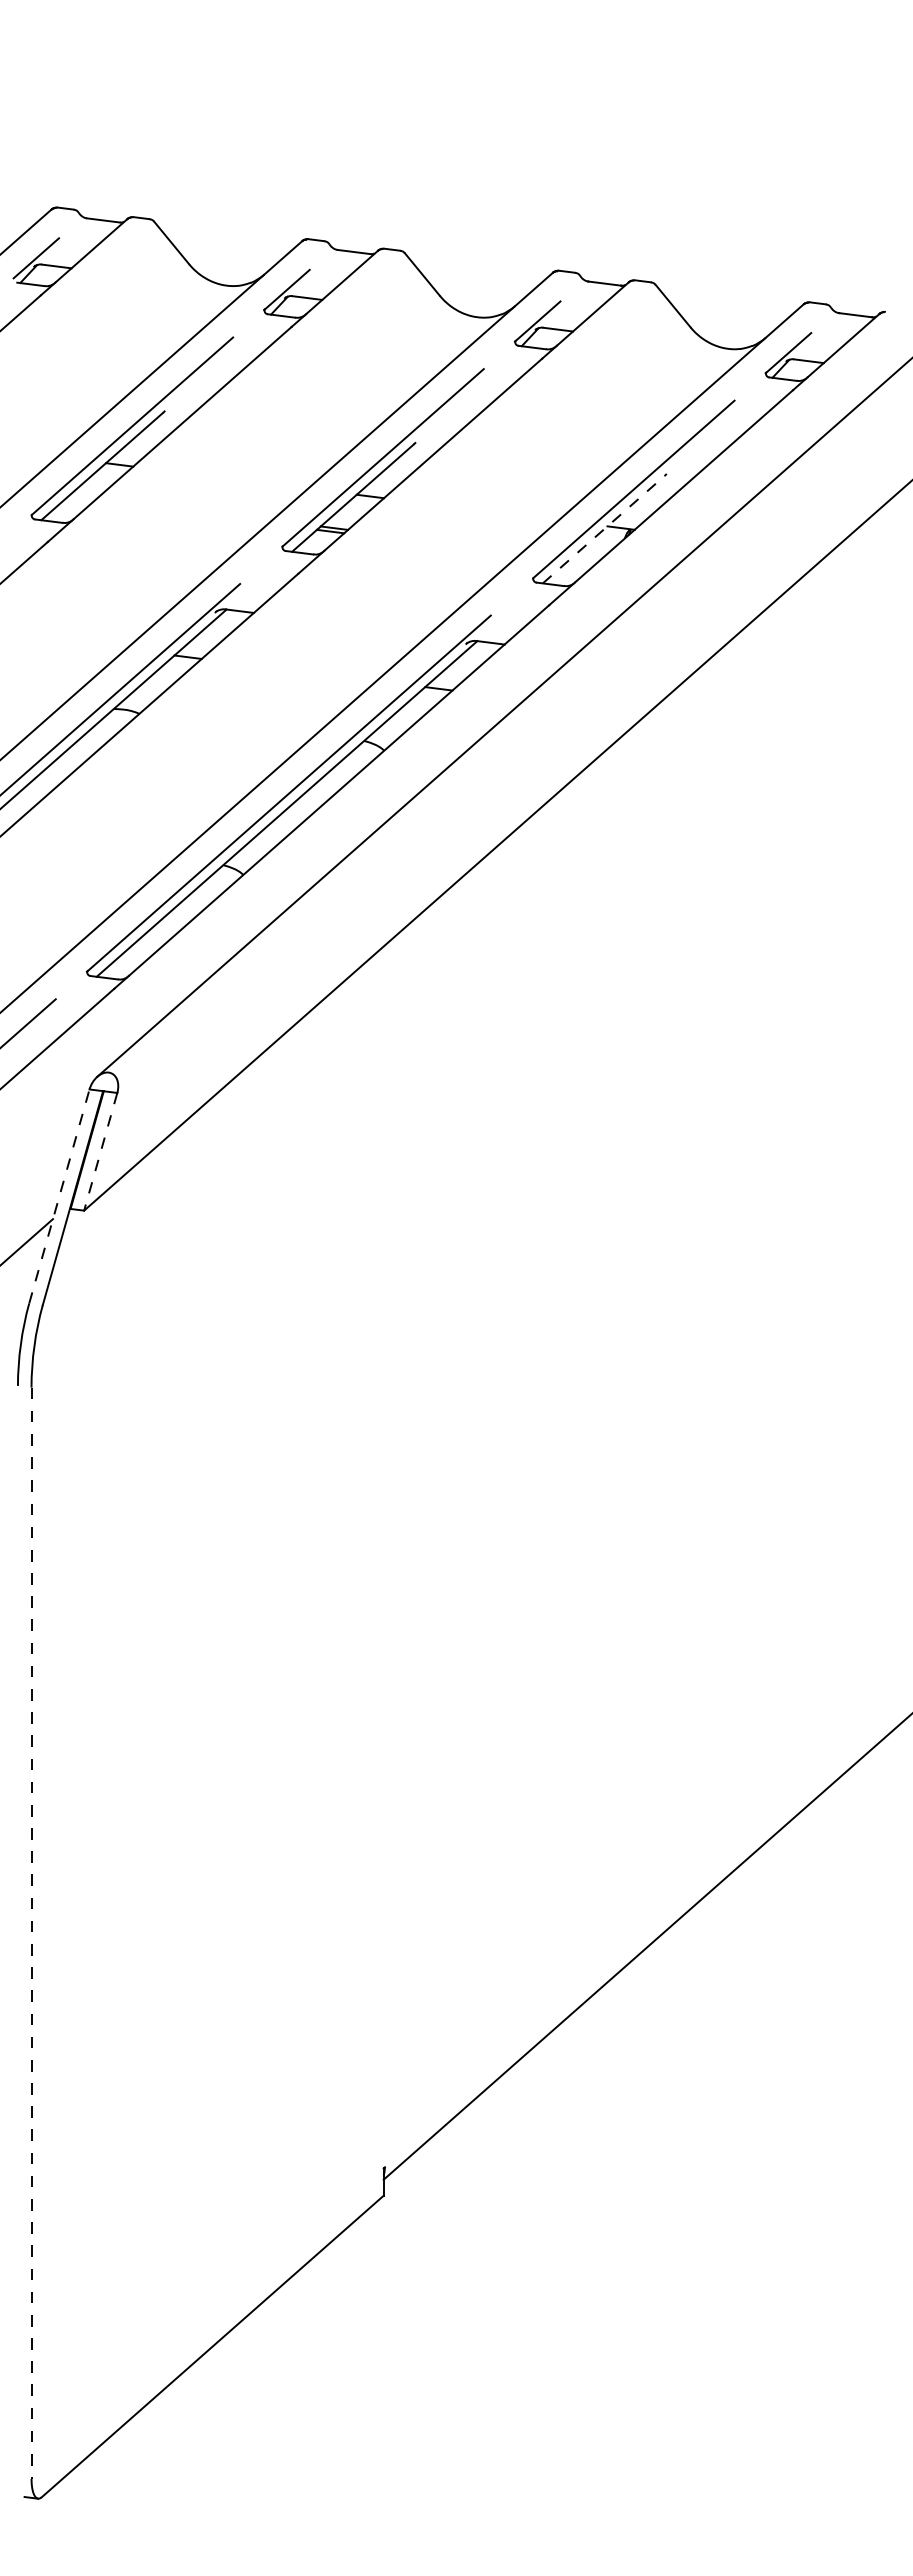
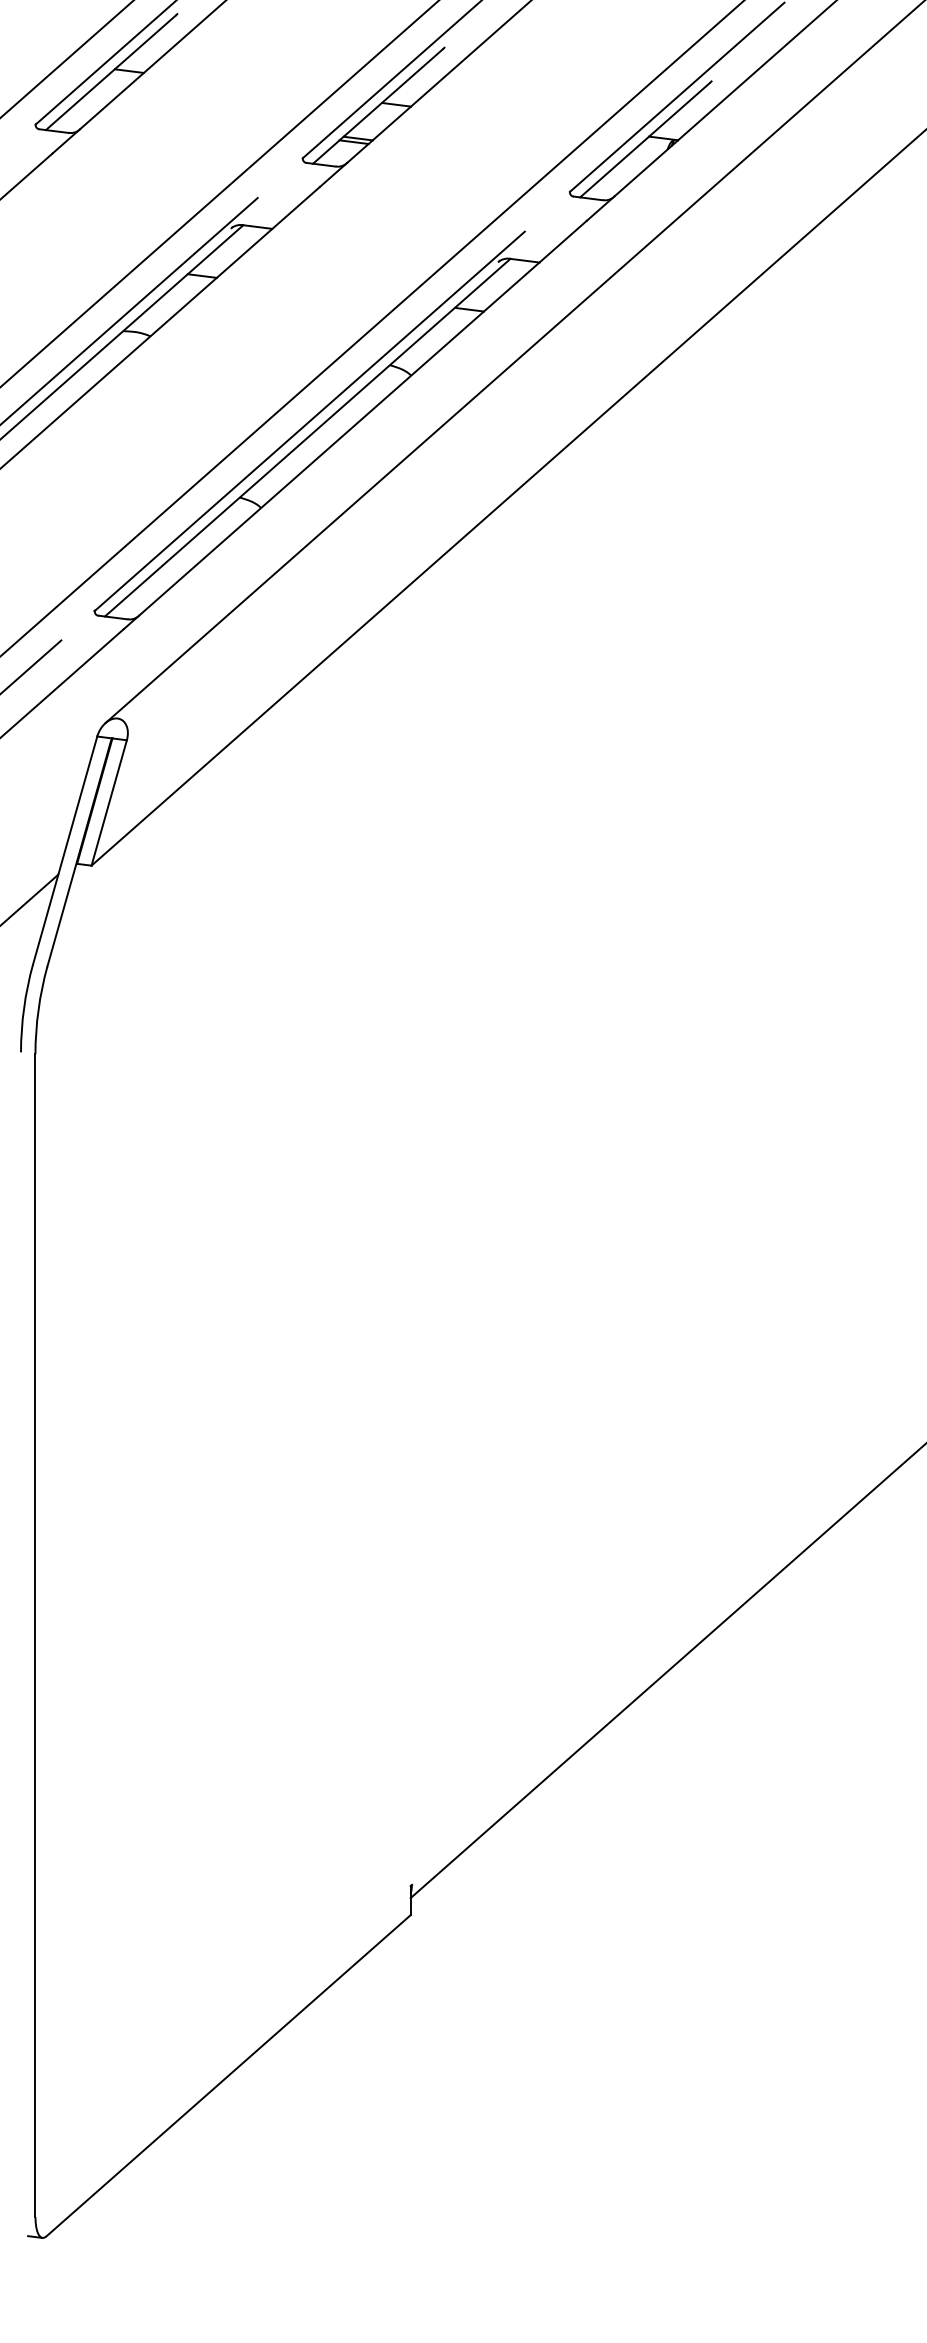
line: (603, 529) -> (644, 139), dashed -> solid
line: (100, 1152) -> (108, 803), dashed -> solid
line: (59, 1196) -> (65, 850), dashed -> solid
line: (31, 1933) -> (35, 1635), dashed -> solid

